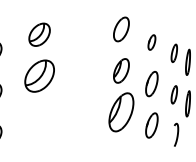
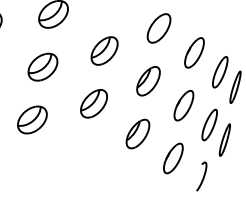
part: (151, 42) -> (193, 52), size x1.67
part: (174, 53) -> (220, 72), size x1.43
part: (83, 54) -> (104, 50), added
part: (39, 76) -> (42, 67), size x0.71
part: (174, 94) -> (210, 124), size x1.43
part: (83, 95) -> (93, 102), added
part: (121, 112) -> (137, 134), size x0.62
part: (39, 117) -> (32, 119), added

